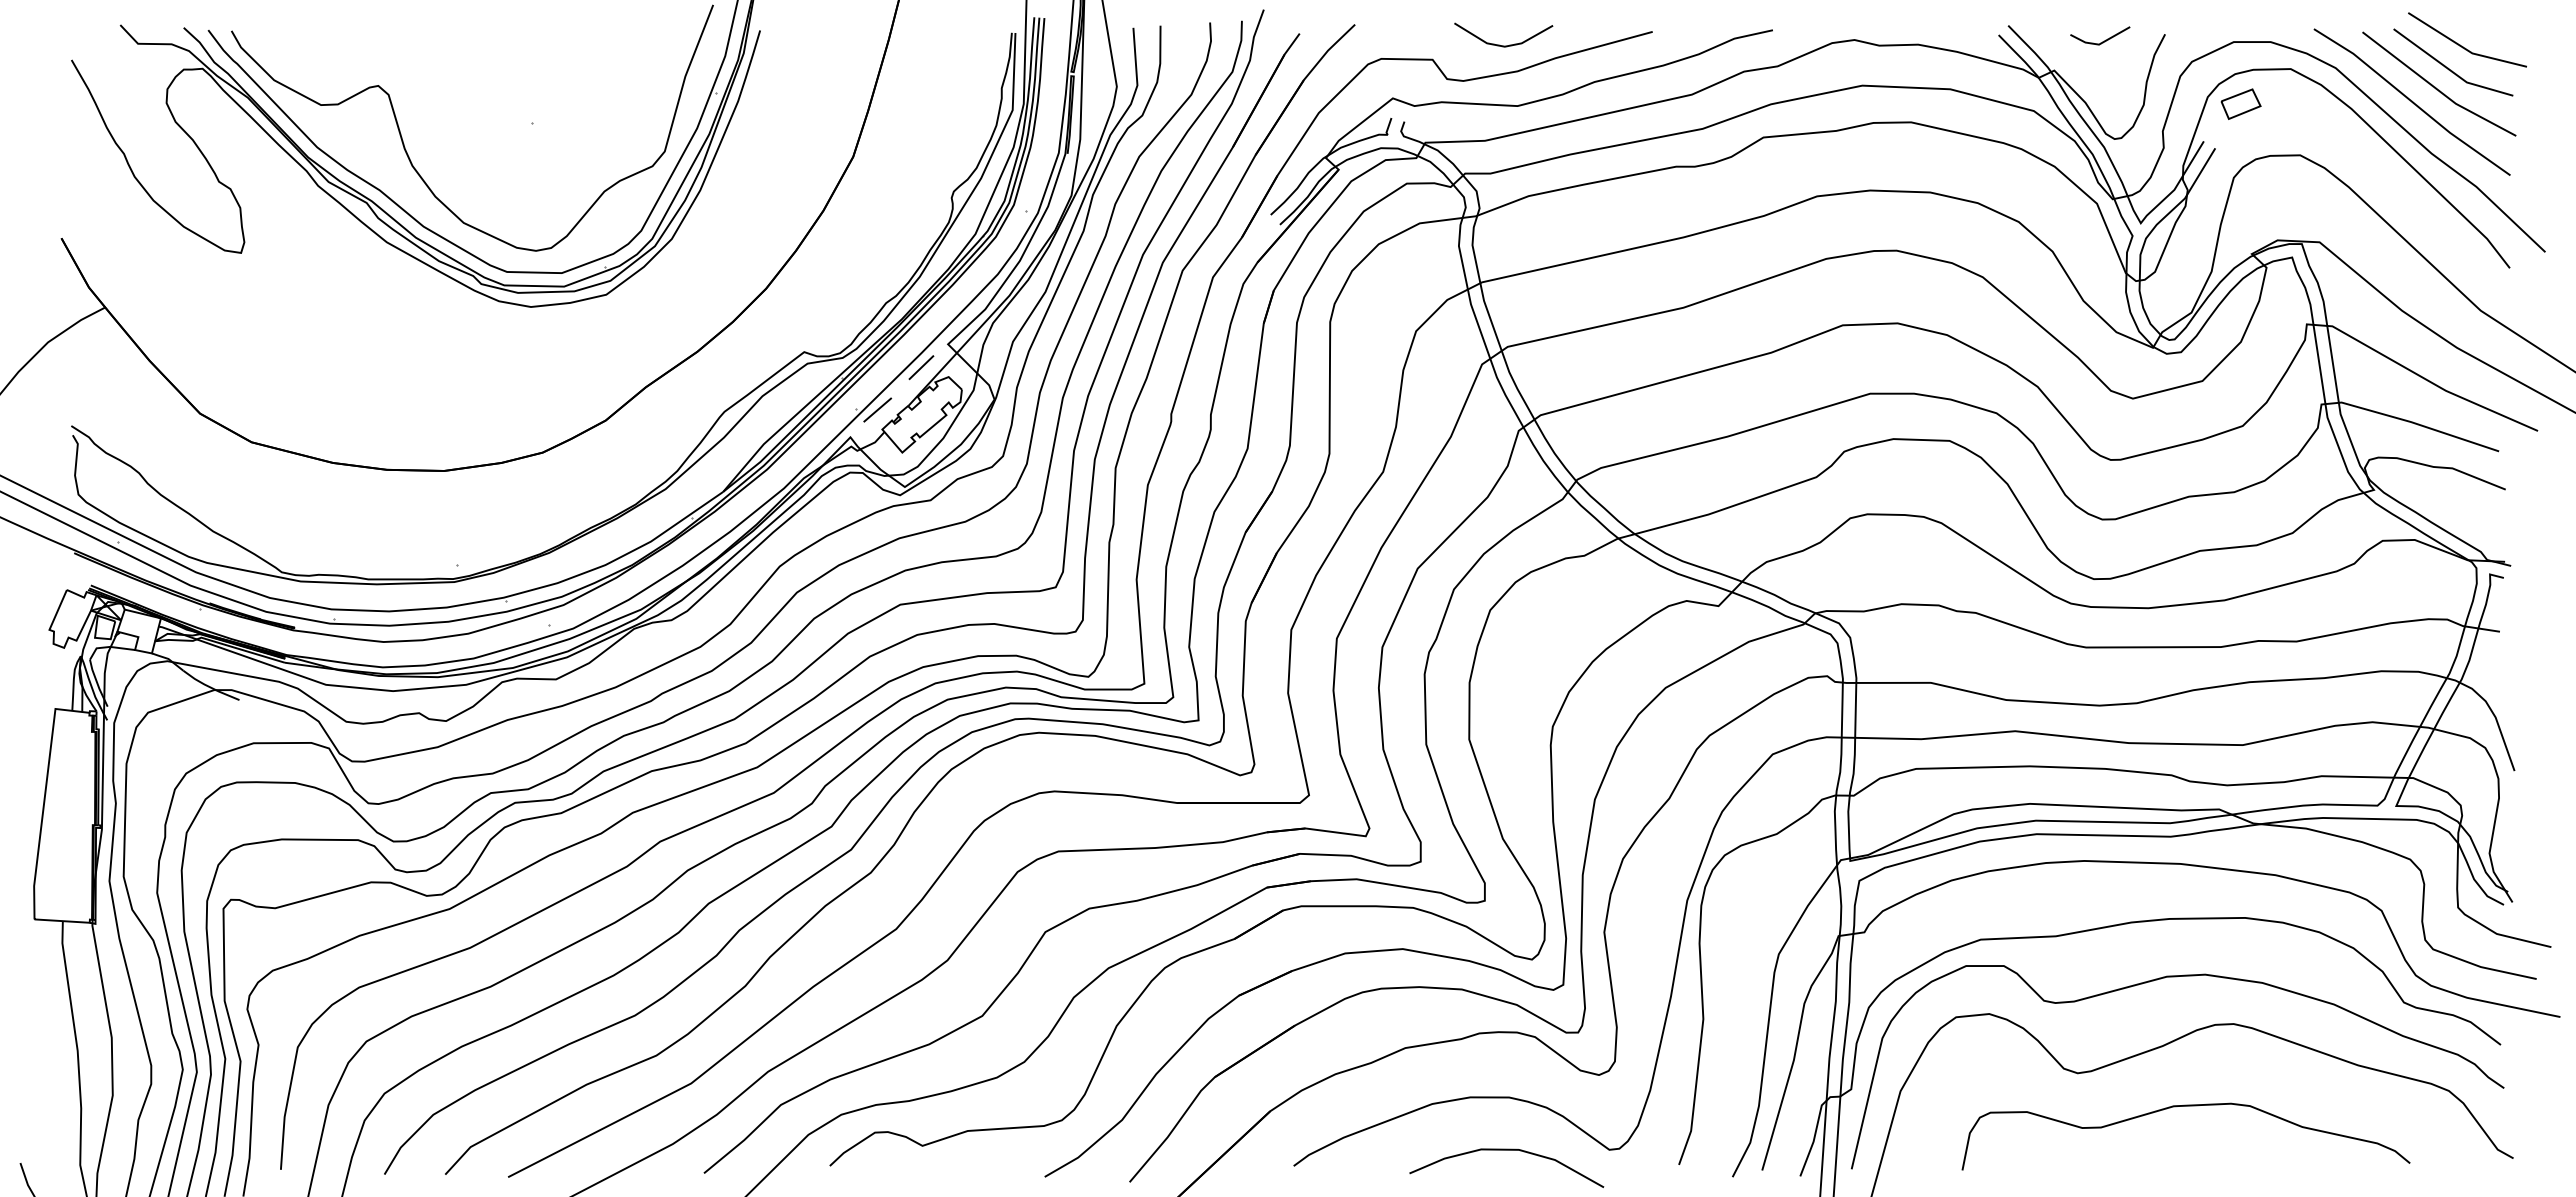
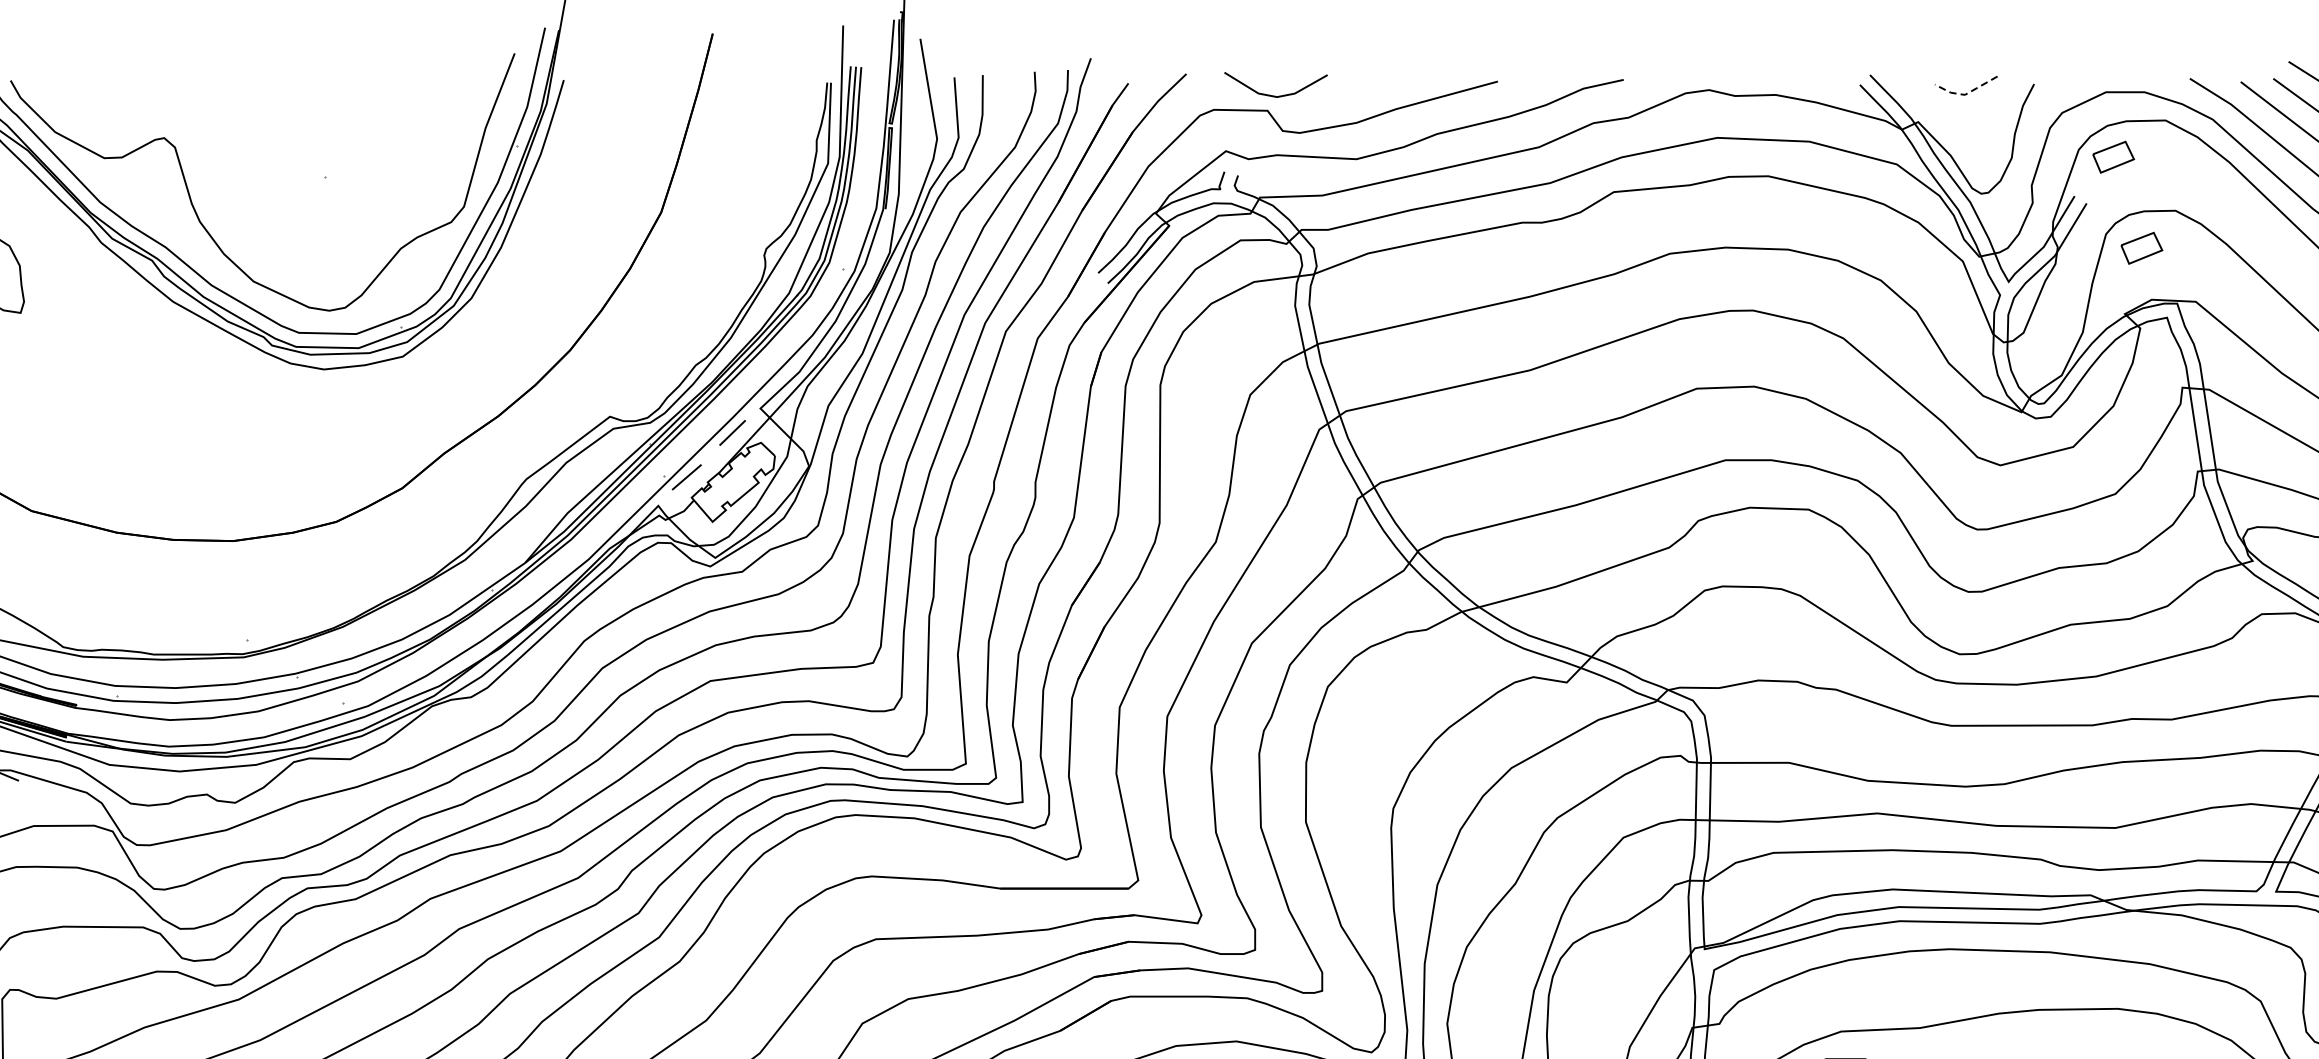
line: (1499, 44) -> (1271, 94), moved
line: (2099, 44) -> (1965, 94), solid -> dashed
part: (2267, 190) -> (2141, 247), added

